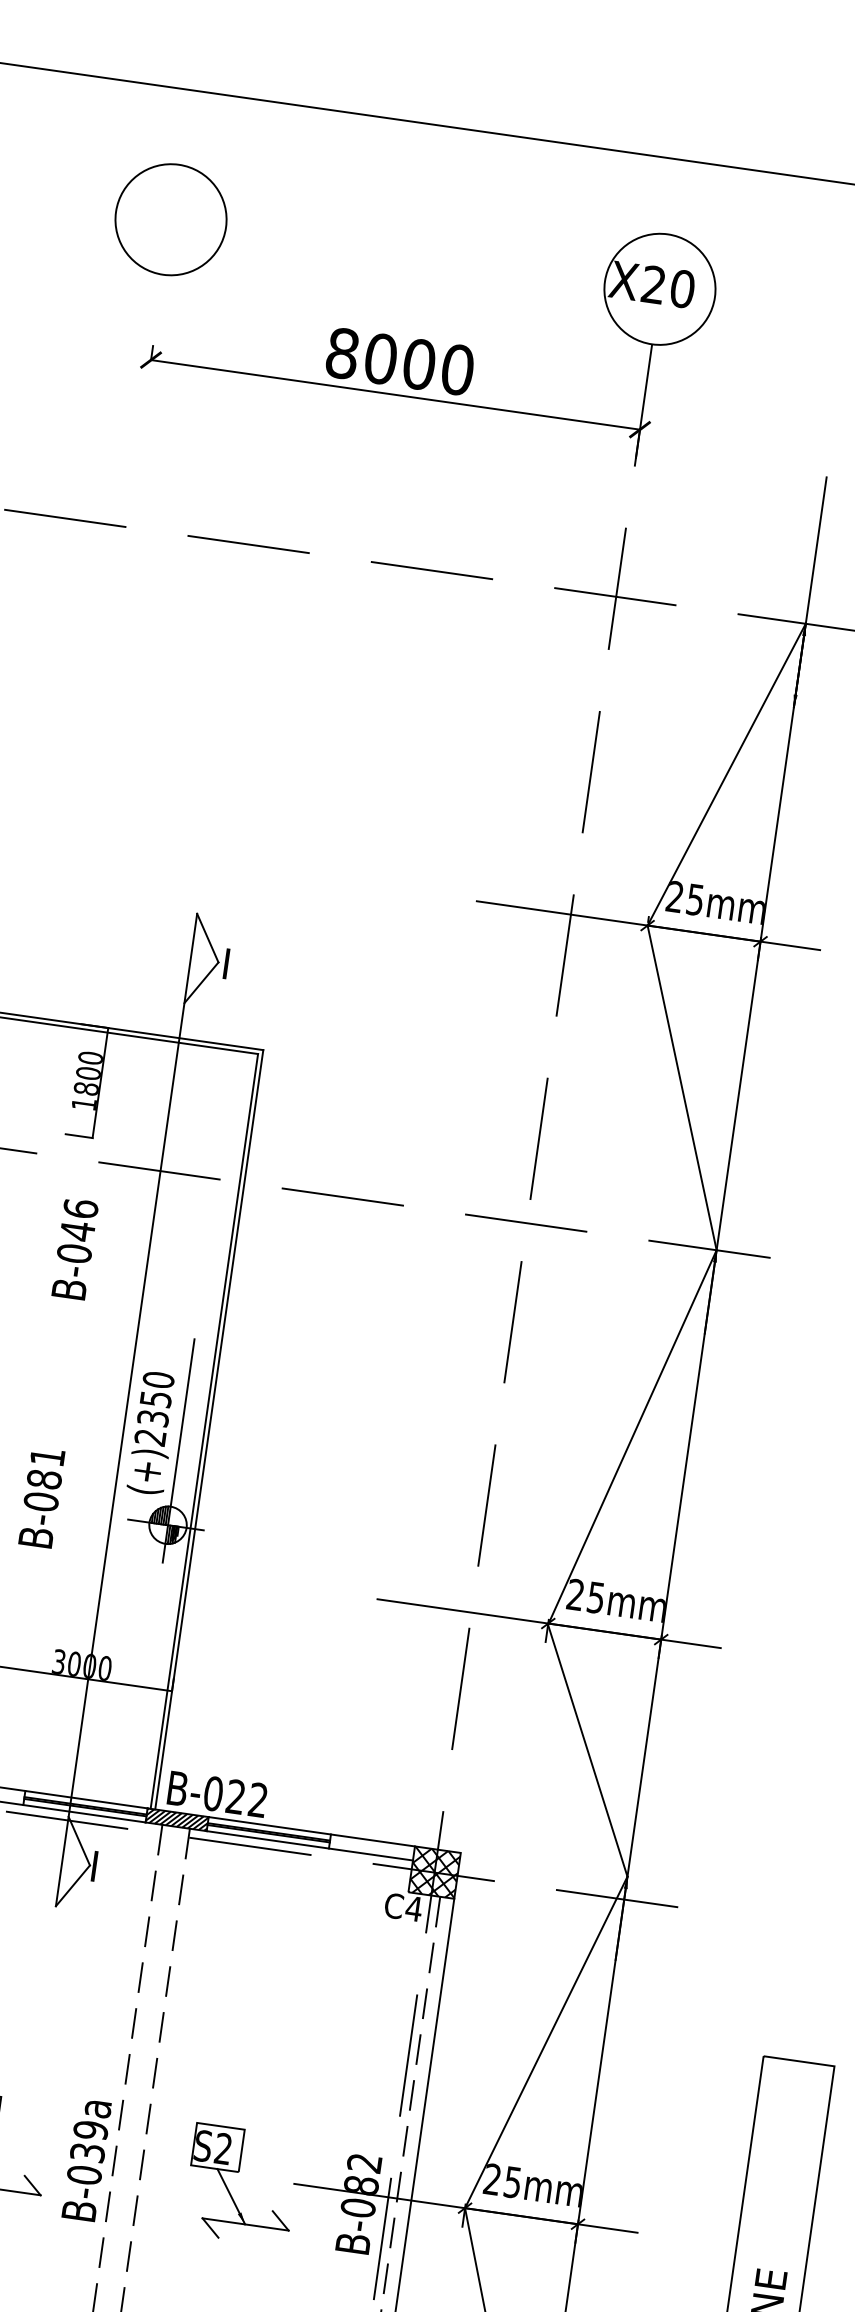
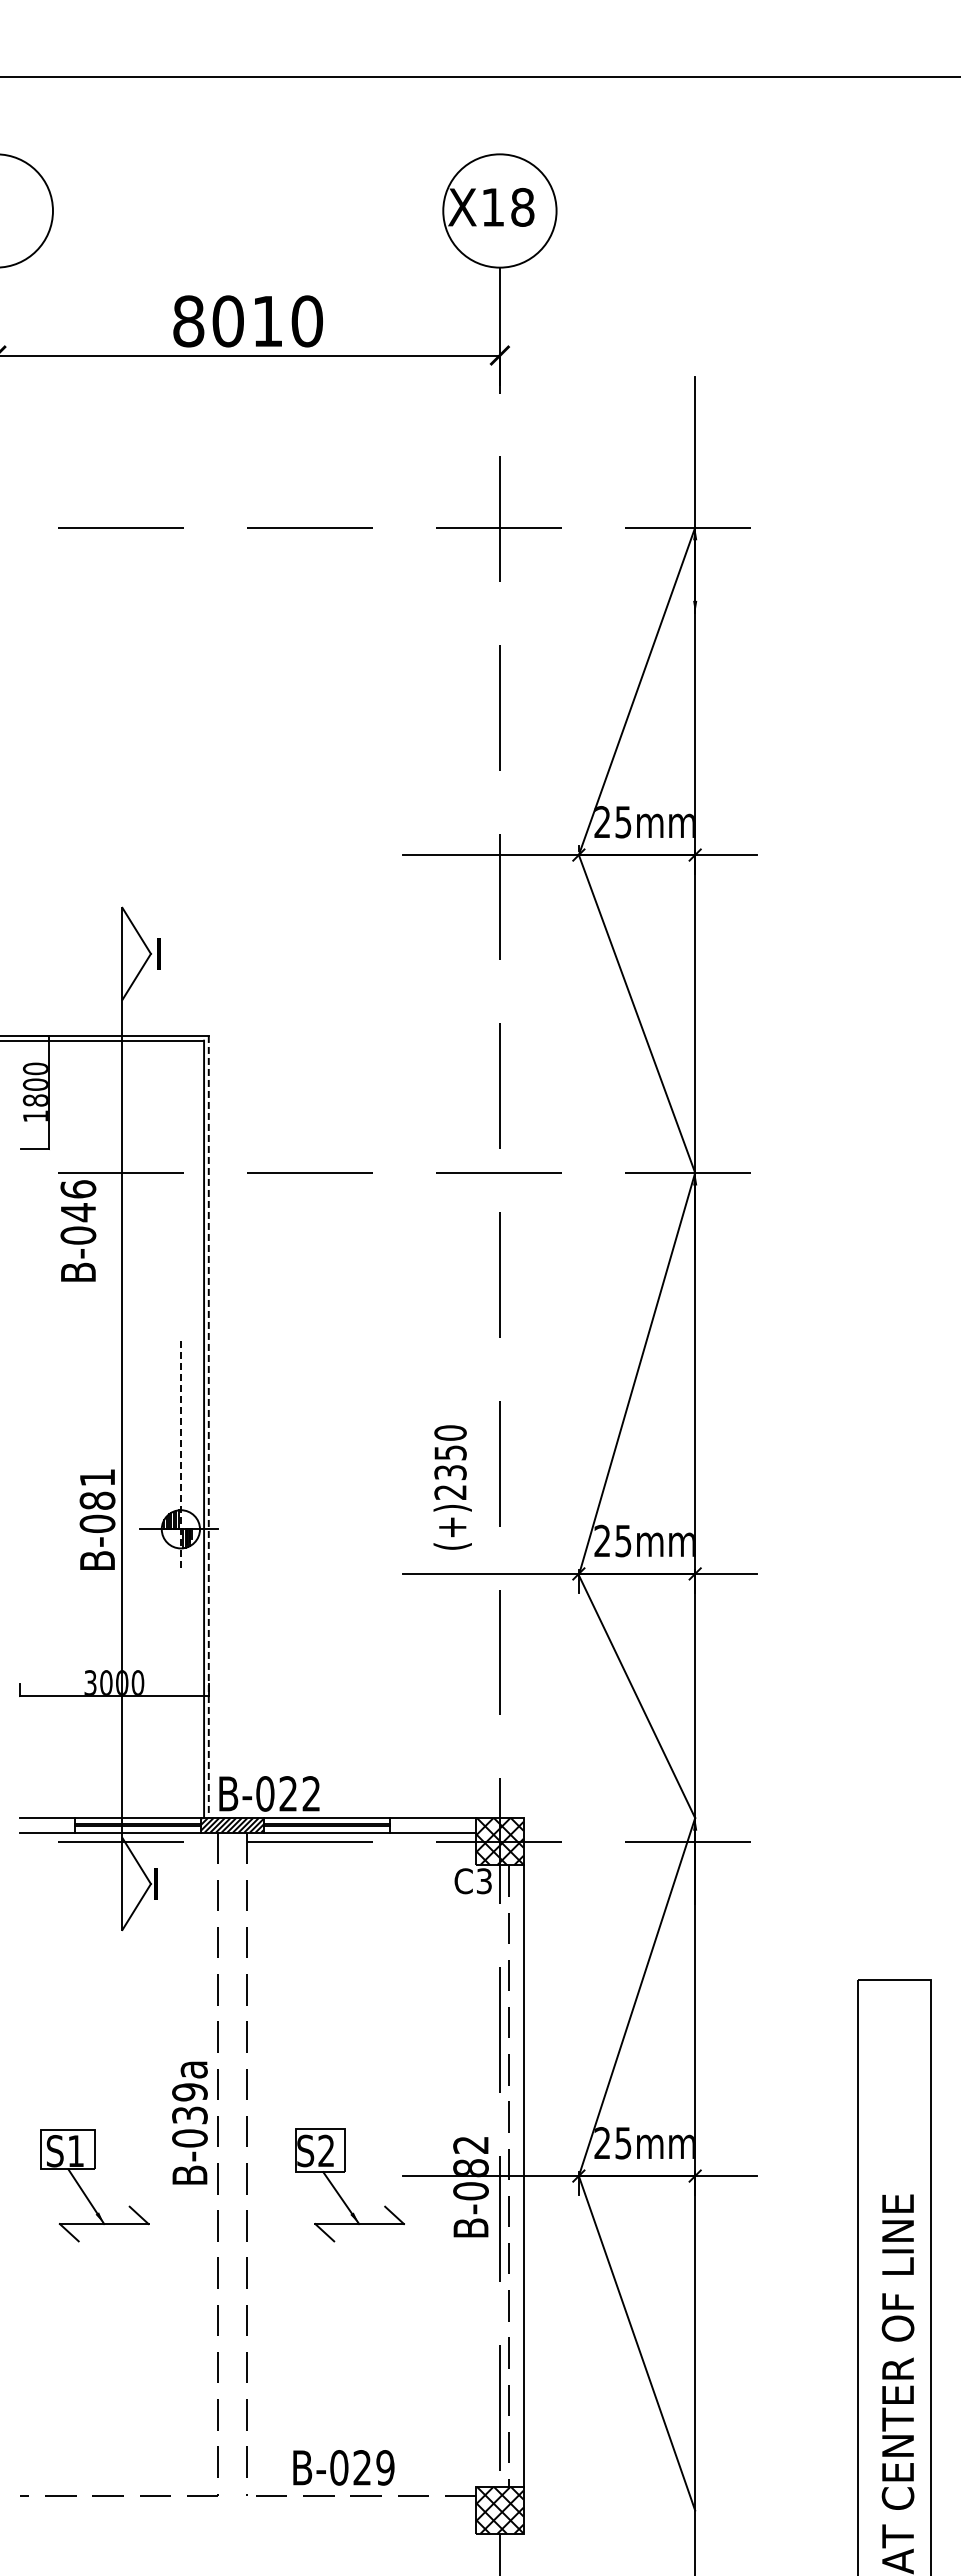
text: (667, 286) -> (507, 206), X20 -> X18
text: (419, 364) -> (267, 321), 8000 -> 8010
text: (75, 1248) -> (78, 1230), moved
line: (208, 1430) -> (208, 1427), solid -> dashed
text: (153, 1433) -> (452, 1487), moved
line: (178, 1450) -> (180, 1452), solid -> dashed
text: (41, 1497) -> (97, 1519), moved
text: (414, 1909) -> (484, 1881), C4 -> C3
text: (86, 2159) -> (189, 2122), moved

